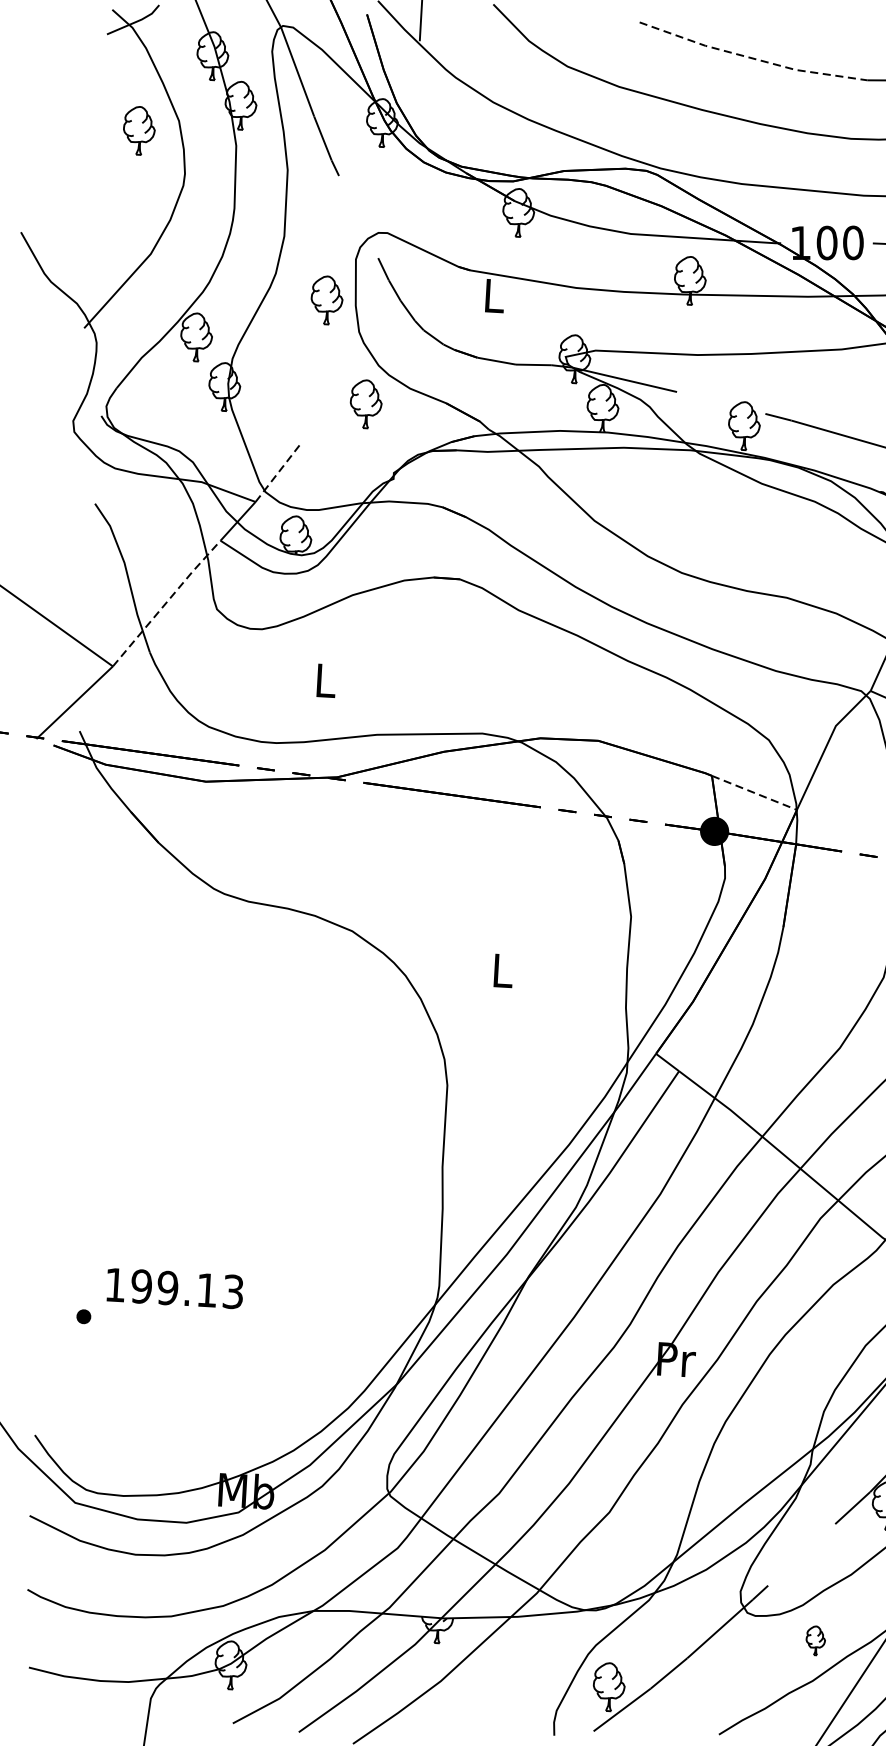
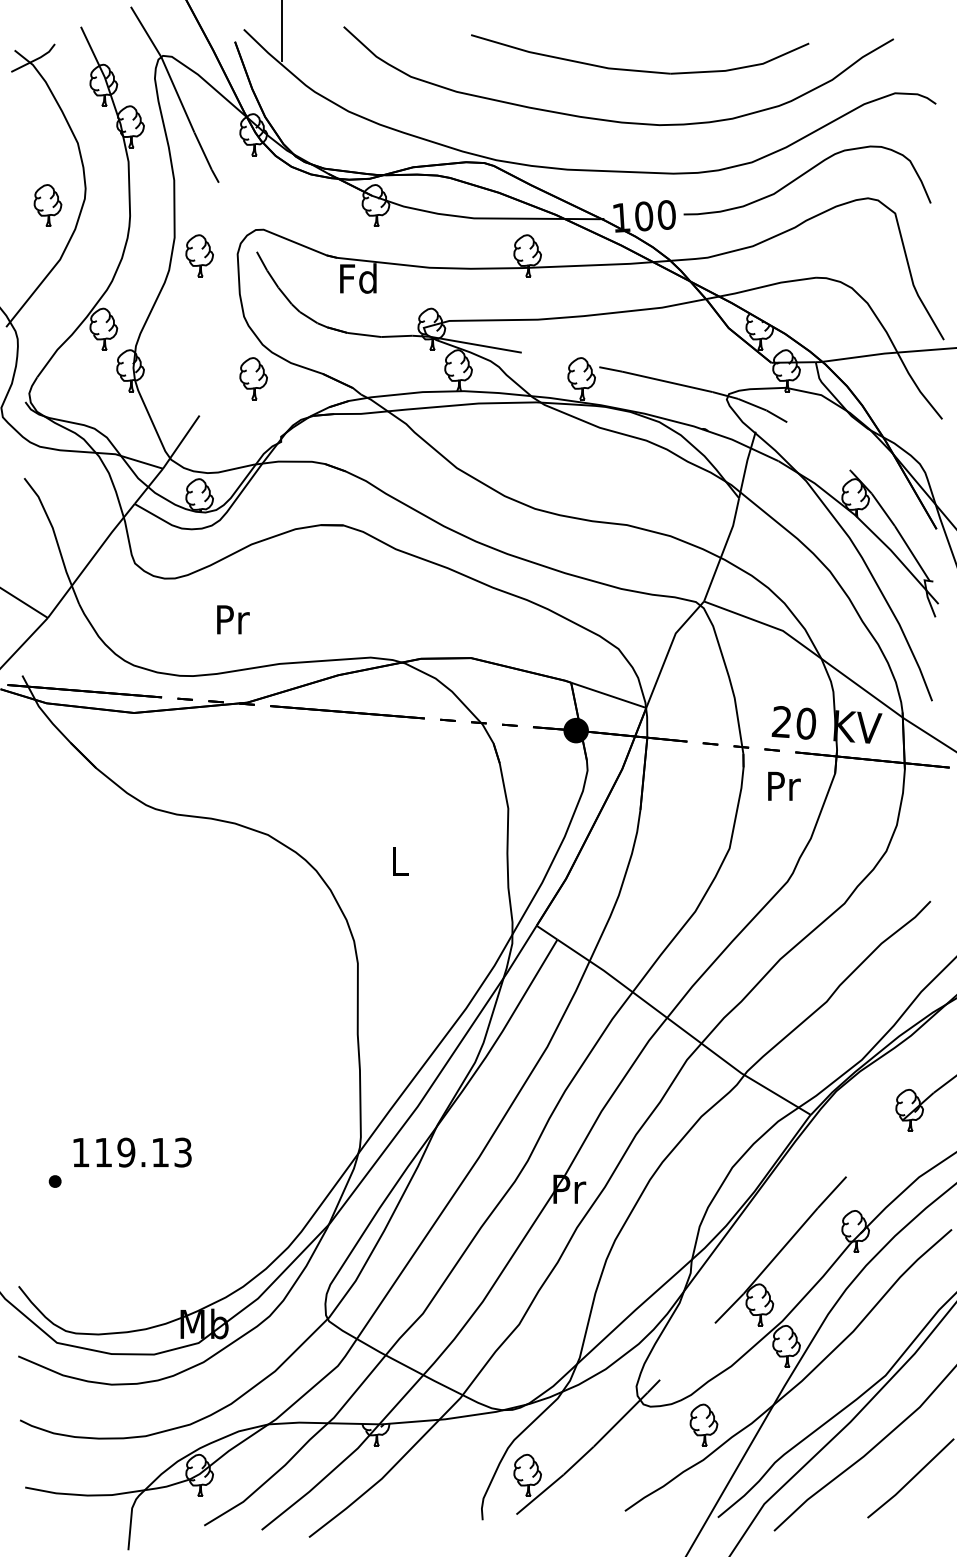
line: (751, 58) -> (569, 60), dashed -> solid
part: (138, 130) -> (47, 205), moved
text: (493, 295) -> (358, 278), L -> Fd
part: (326, 299) -> (199, 255), moved
line: (278, 471) -> (181, 441), dashed -> solid
line: (167, 601) -> (91, 559), dashed -> solid
text: (326, 680) -> (233, 619), L -> Pr
line: (754, 793) -> (608, 695), dashed -> solid
text: (141, 1286) -> (103, 1152), 199.13 -> 119.13
part: (815, 1639) -> (703, 1424), size x1.67

